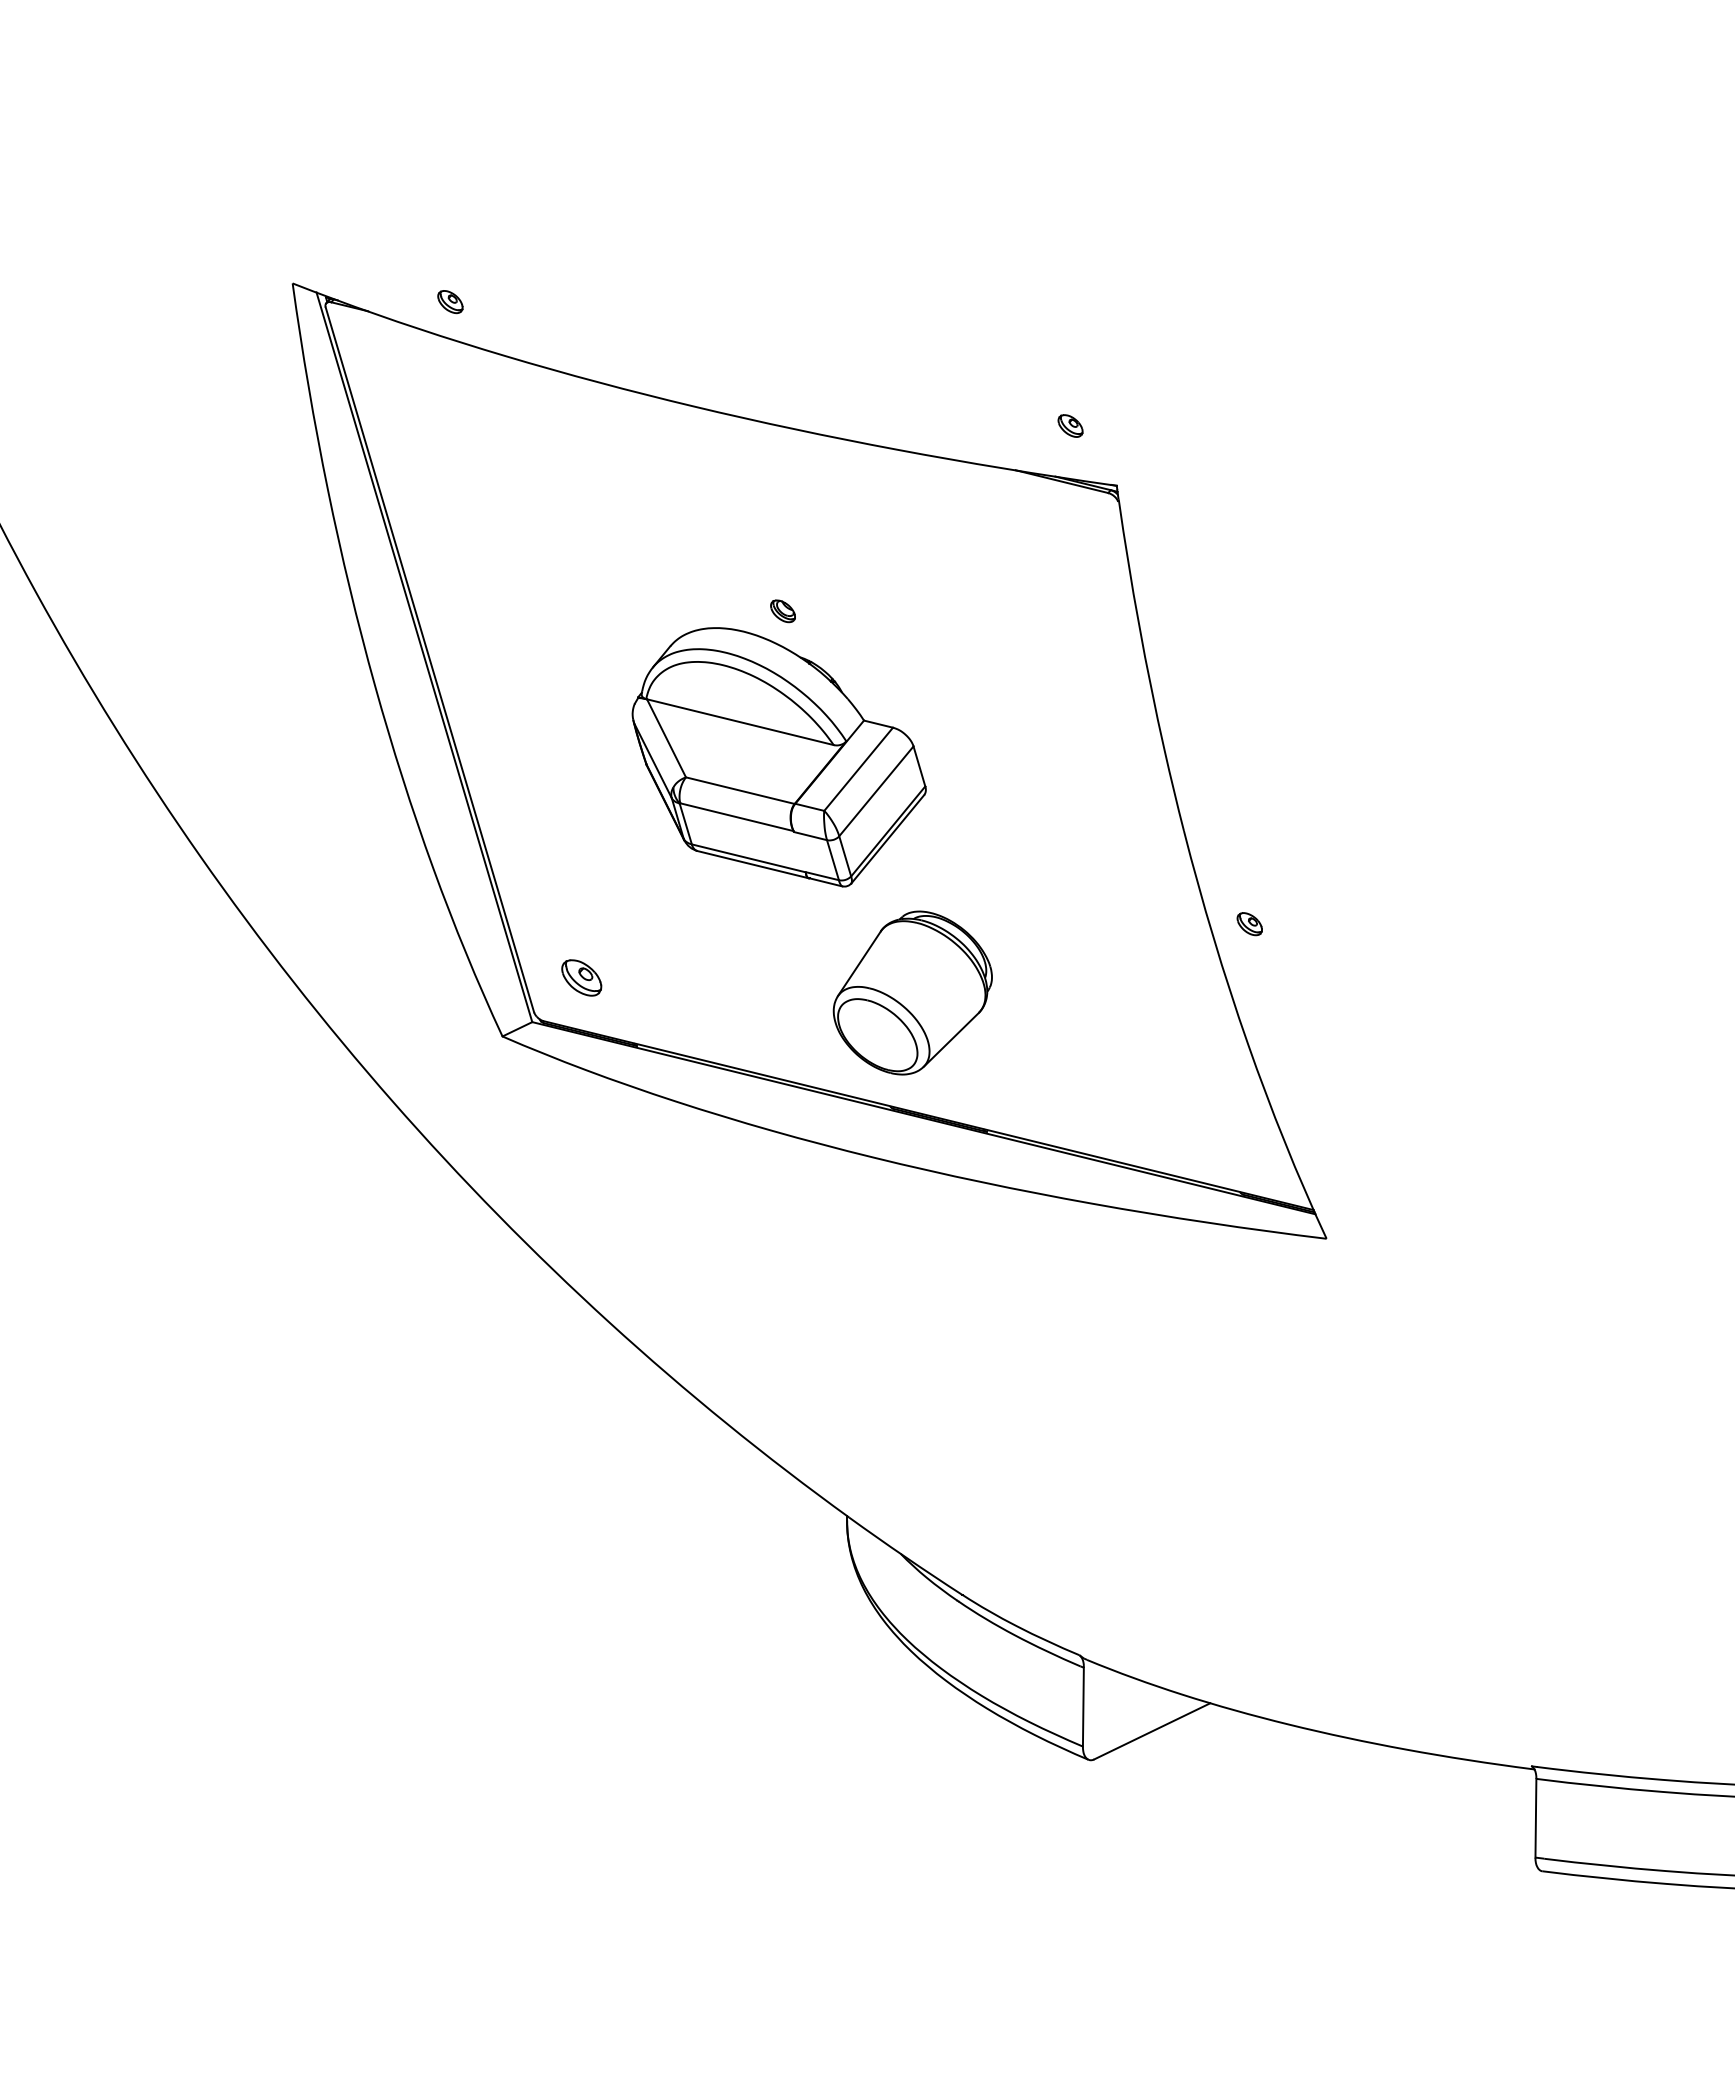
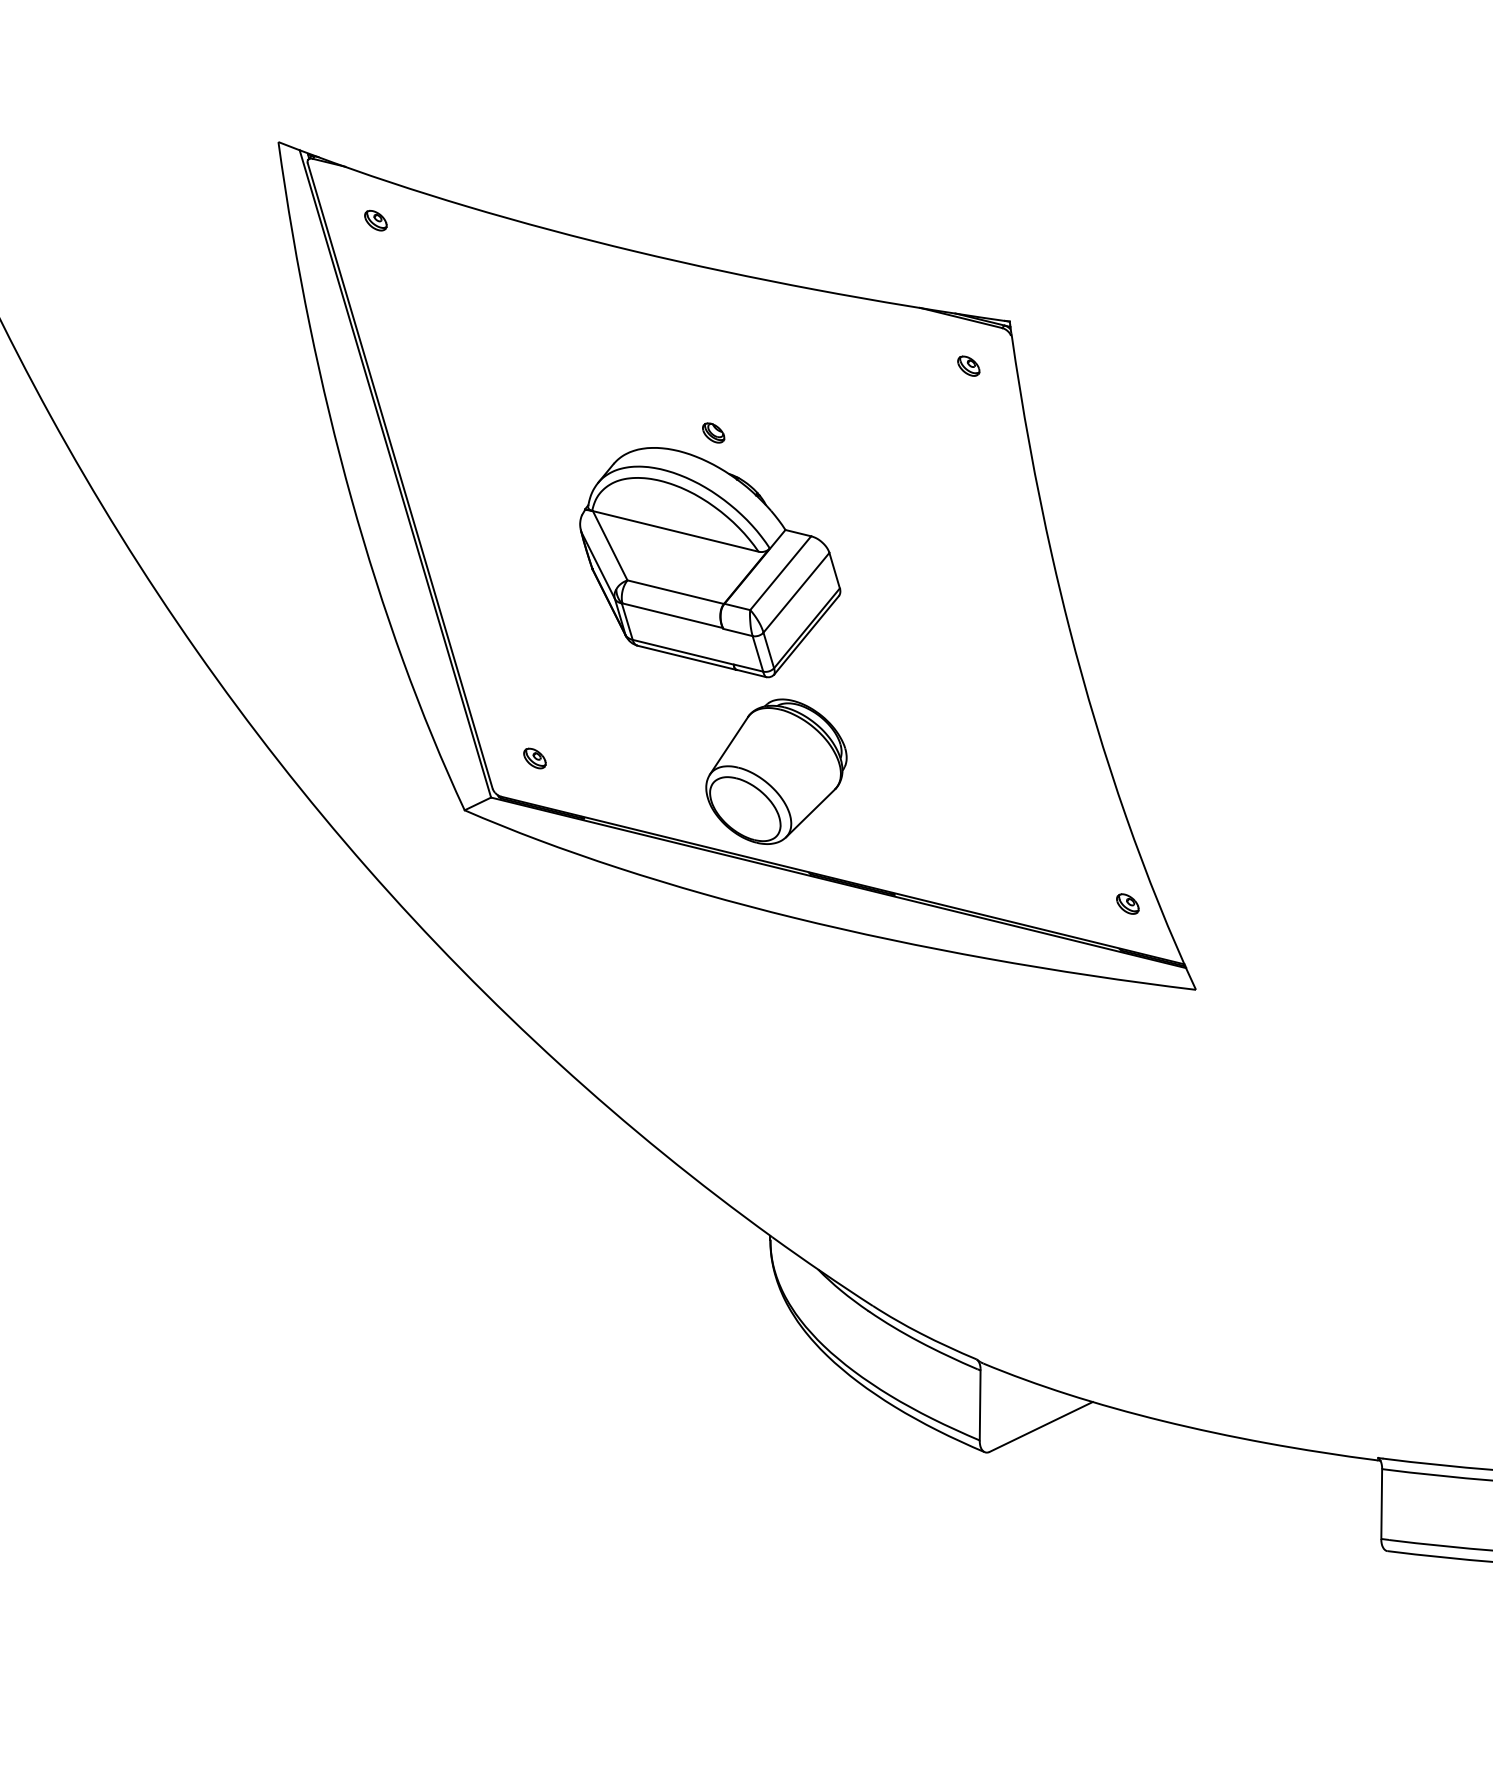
part: (450, 302) -> (375, 221), moved
part: (1070, 425) -> (968, 365), moved
part: (1249, 924) -> (1127, 904), moved
part: (581, 978) -> (534, 758), size x0.62
part: (912, 992) -> (776, 771), moved

